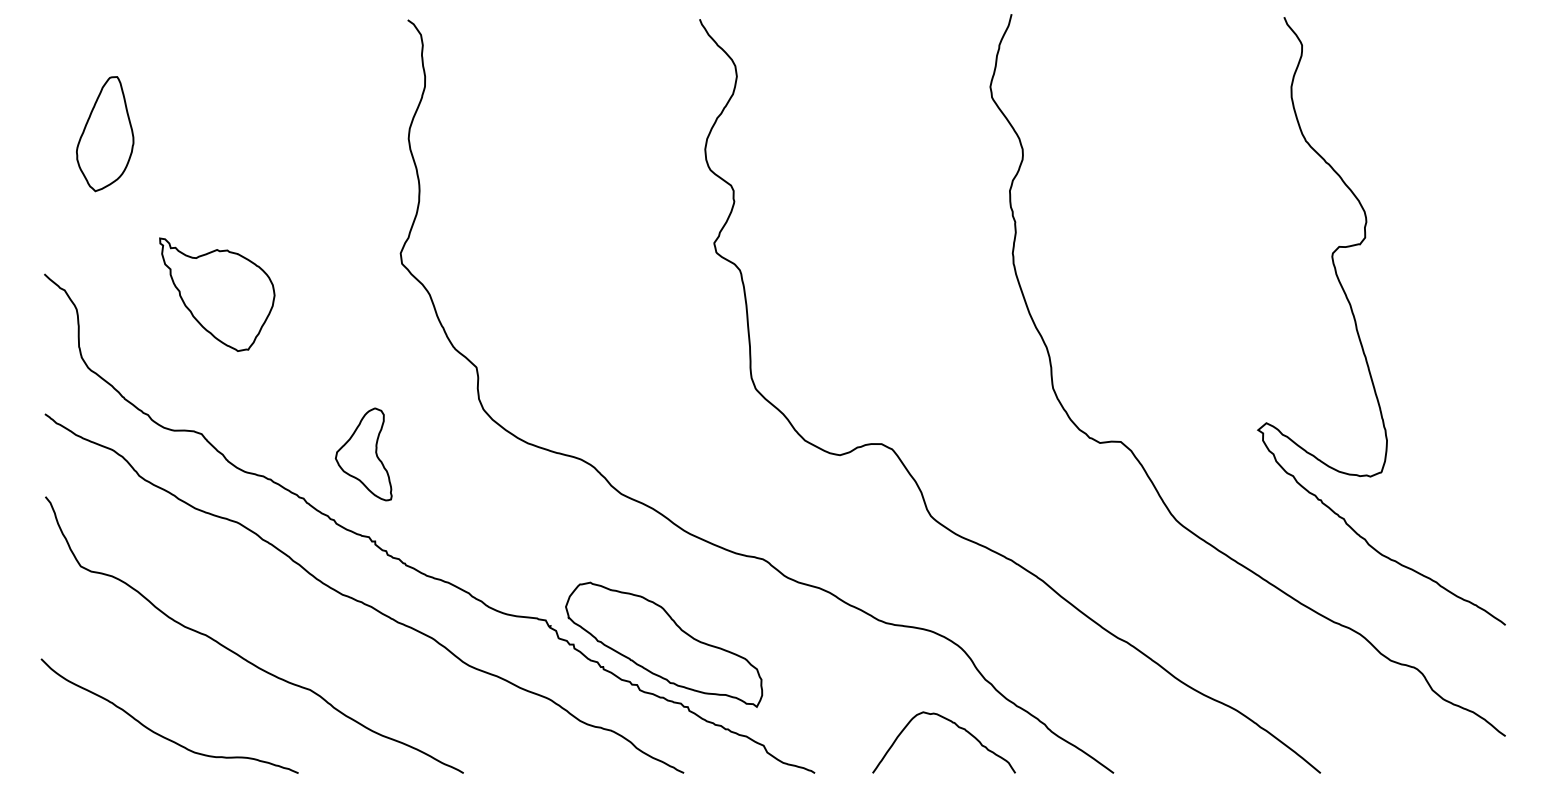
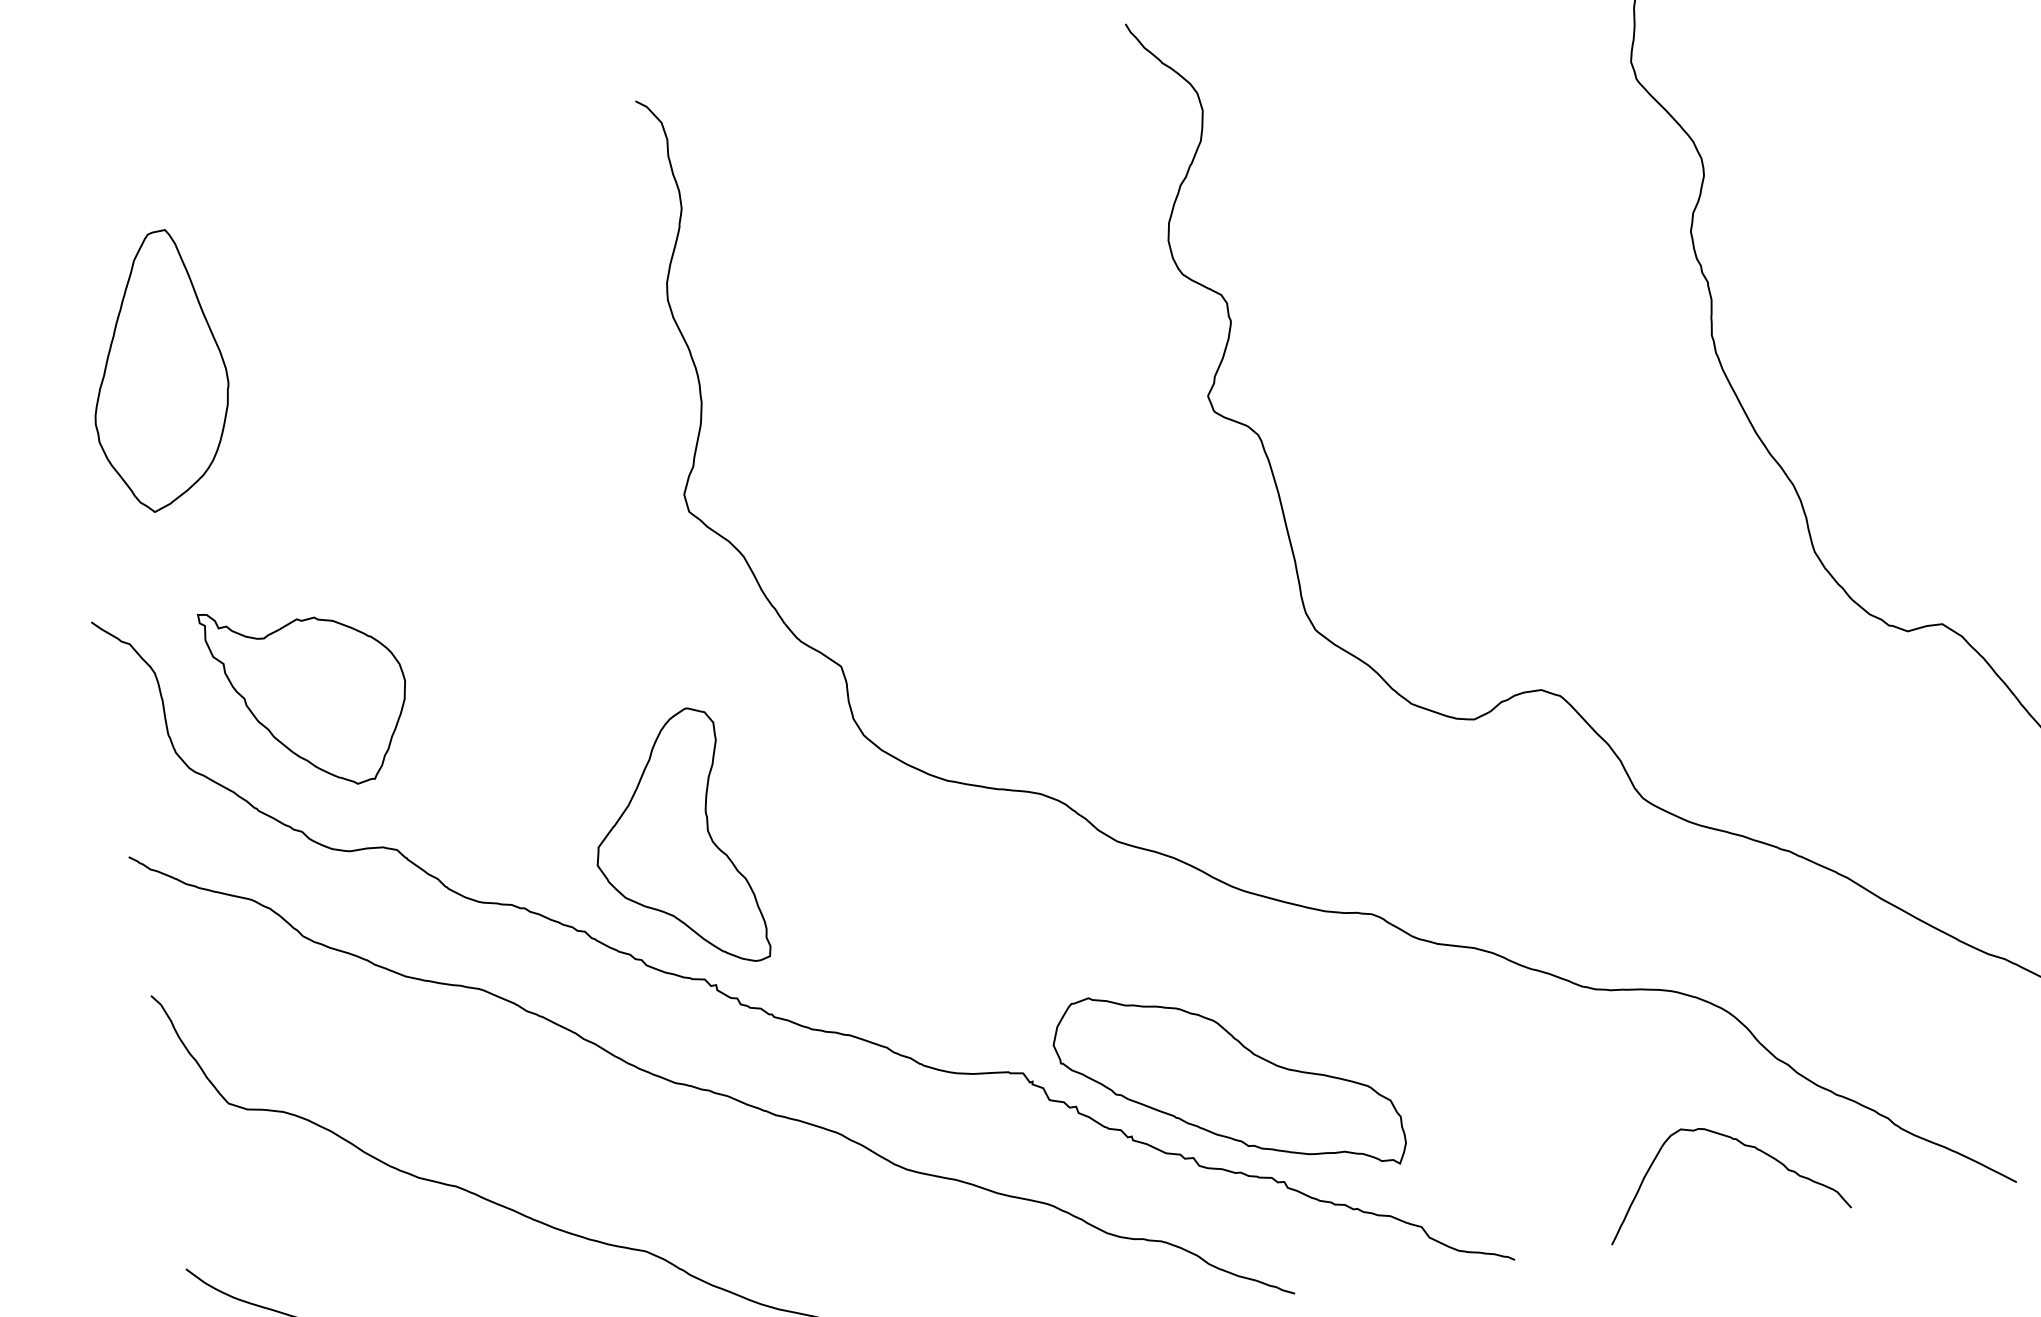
part: (104, 133) -> (155, 370), size x1.43
part: (217, 294) -> (308, 694), moved
part: (363, 454) -> (674, 842), size x1.67

